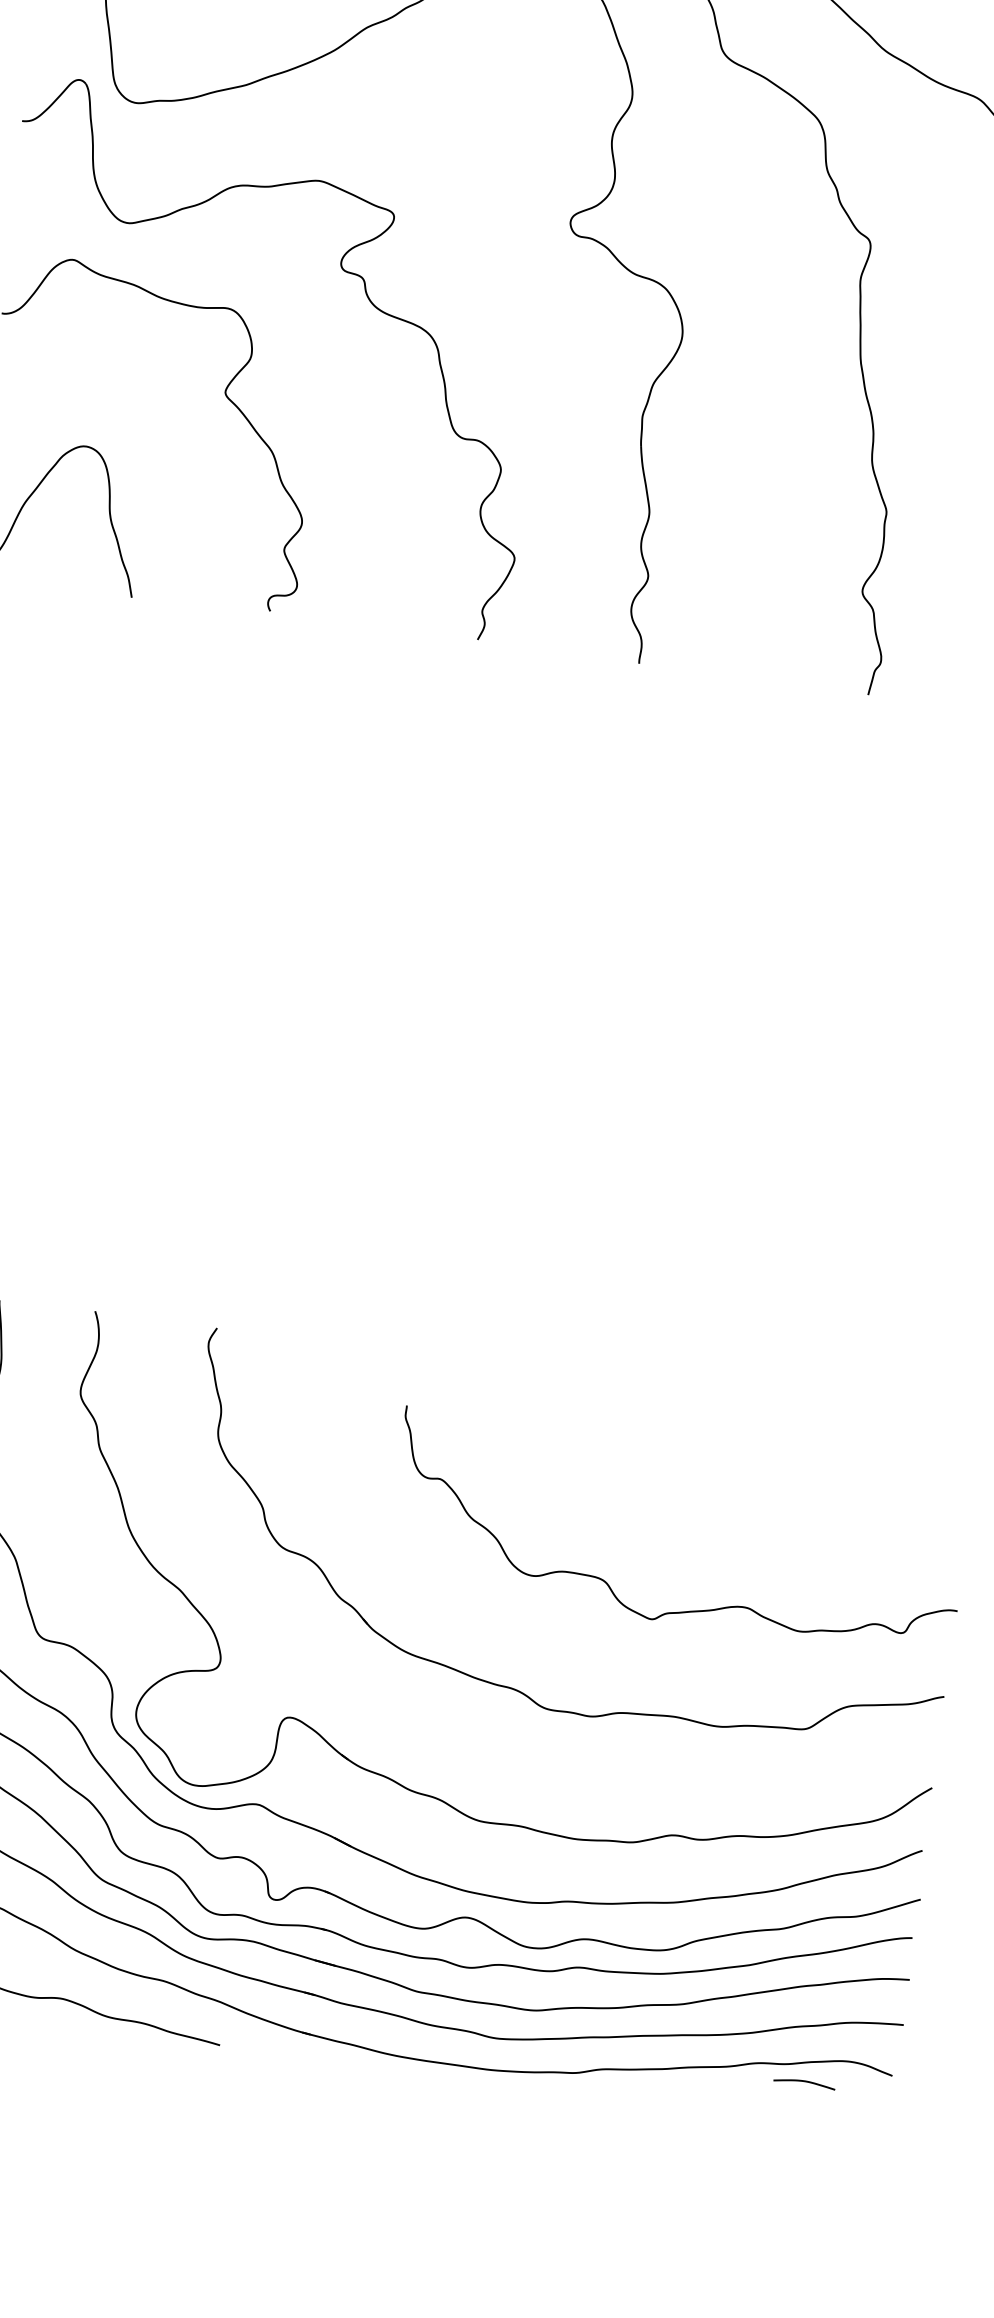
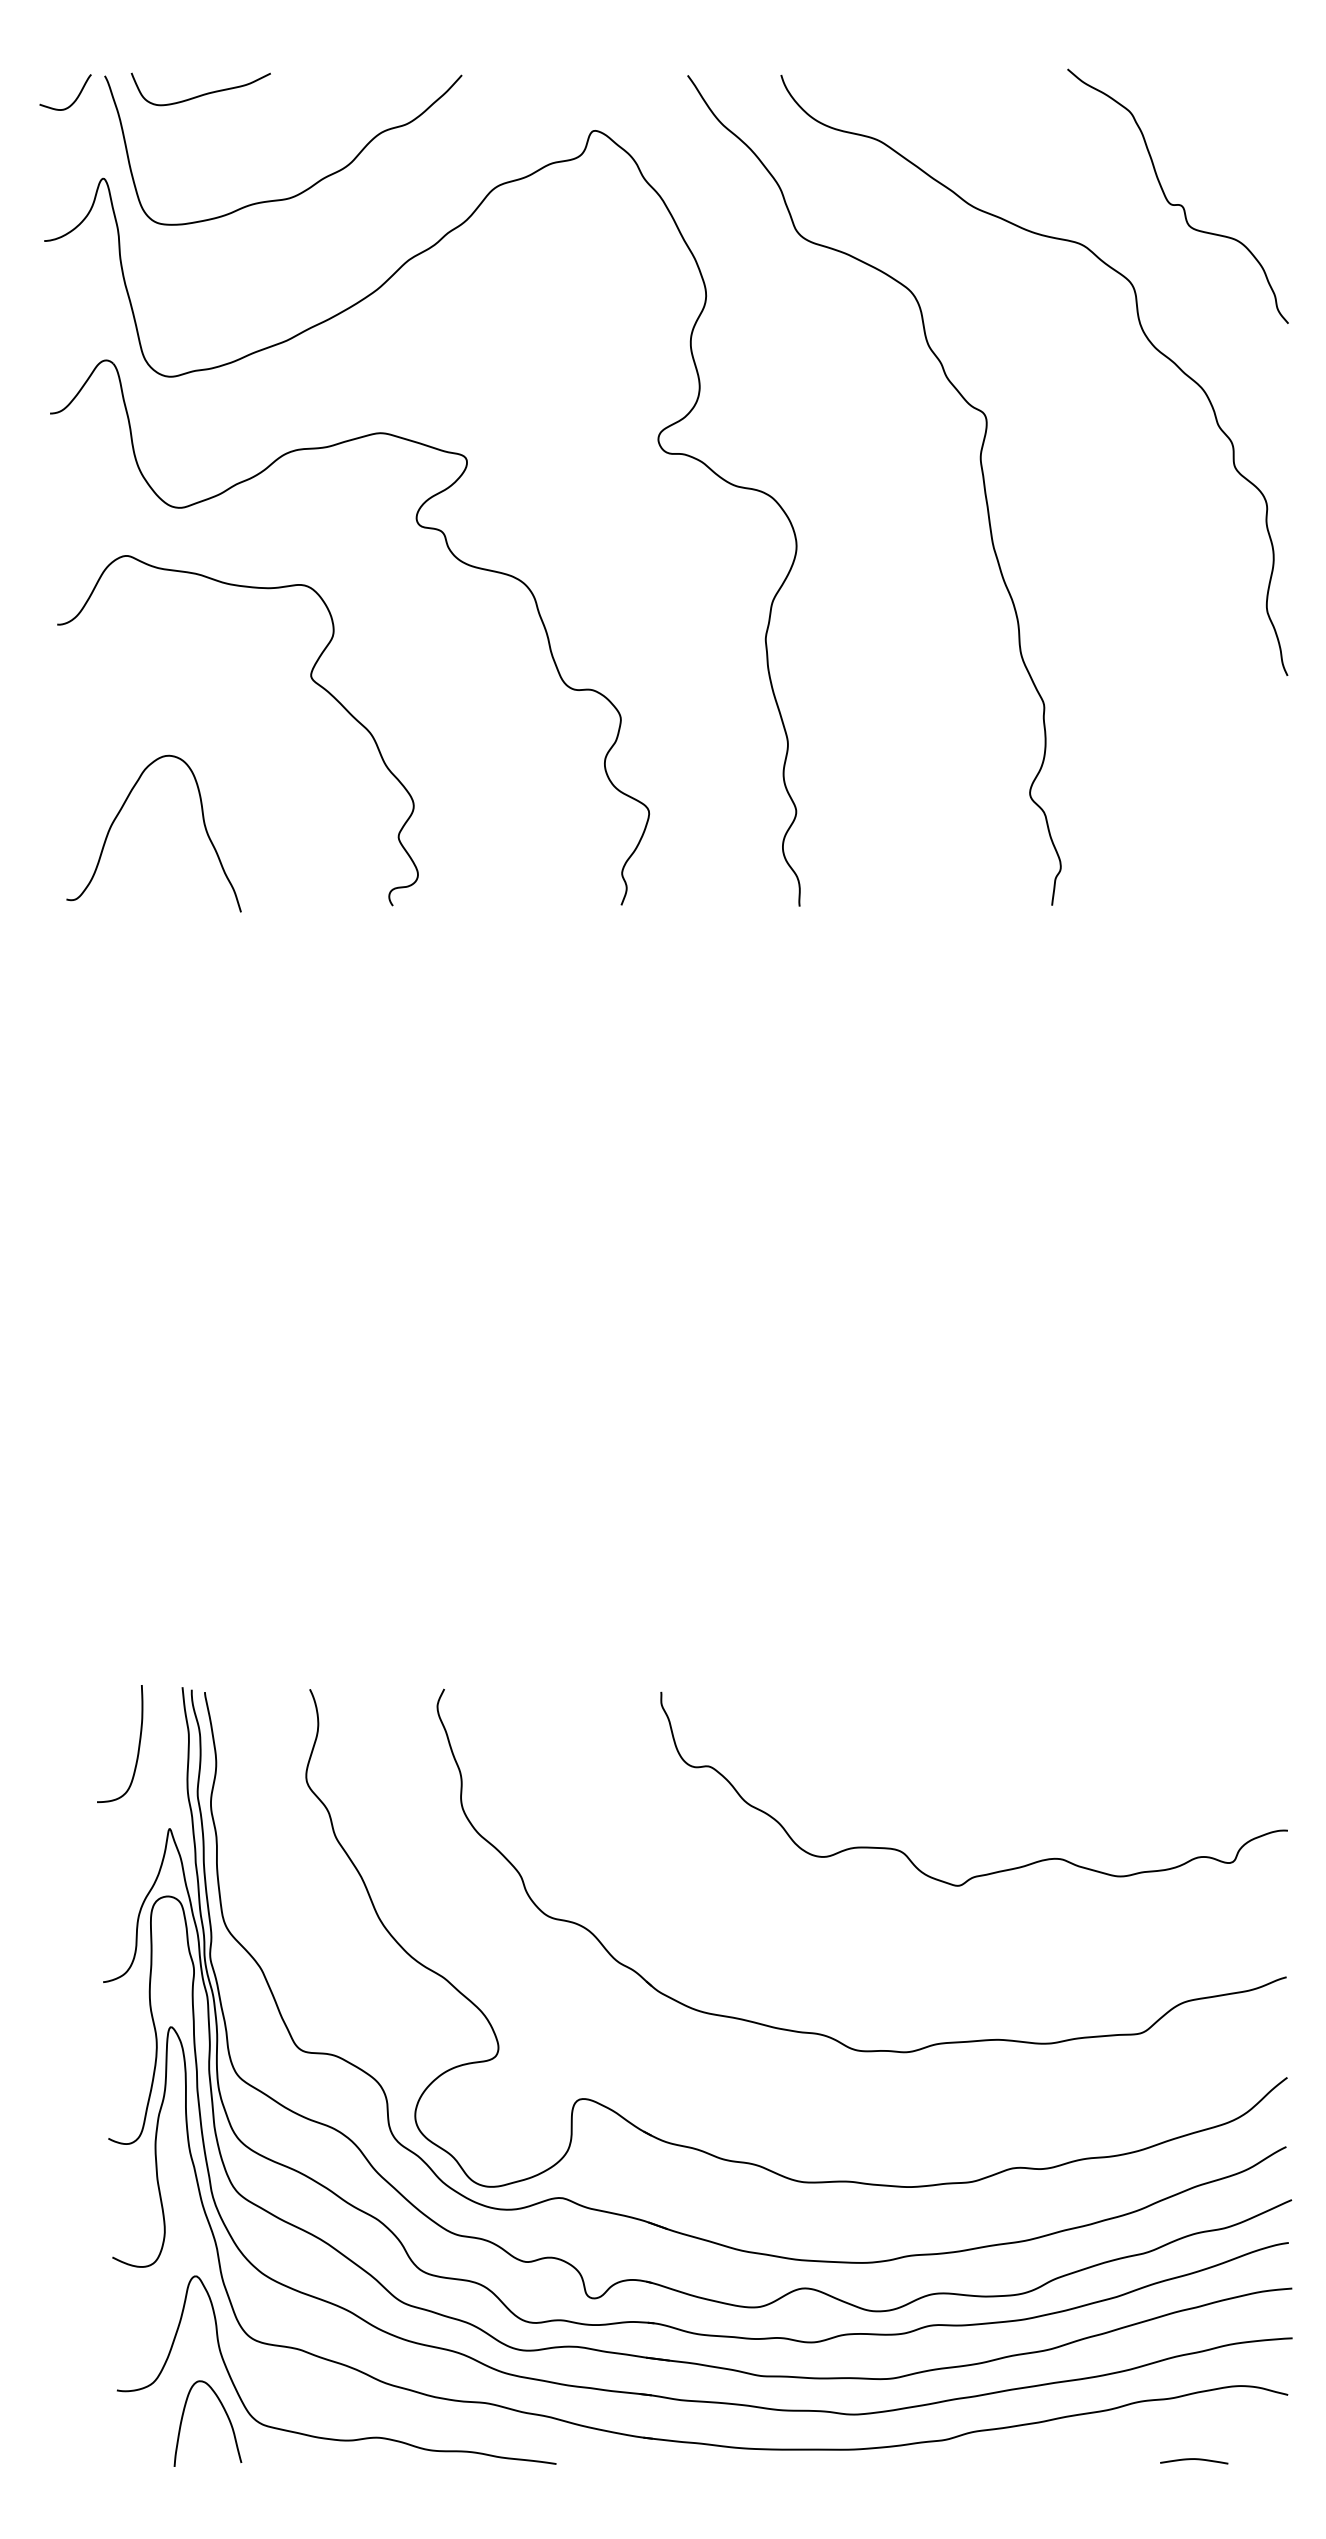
curve: (686, 1610) -> (994, 1871), moved
curve: (805, 2081) -> (1194, 2459), moved

